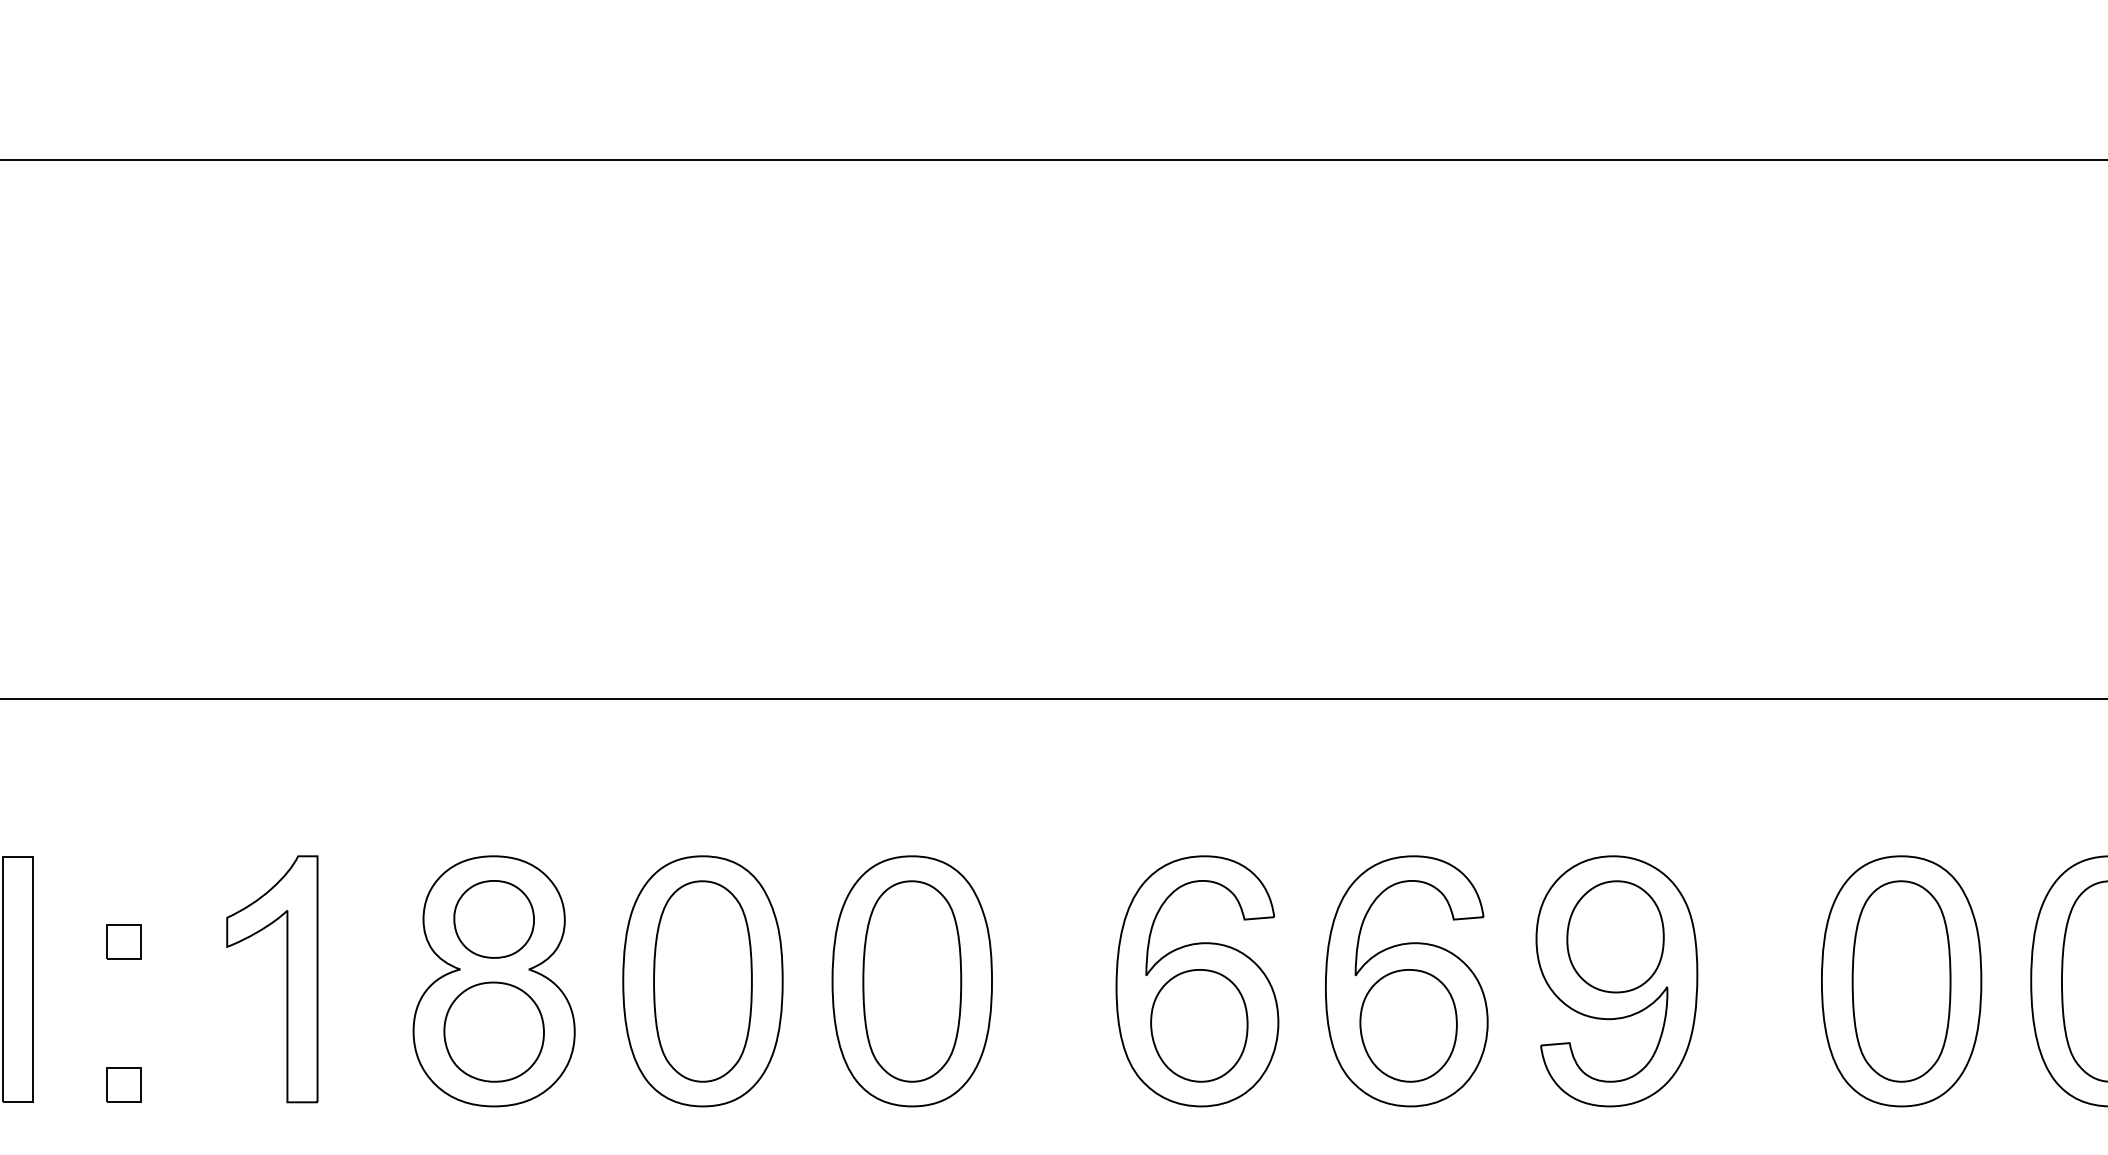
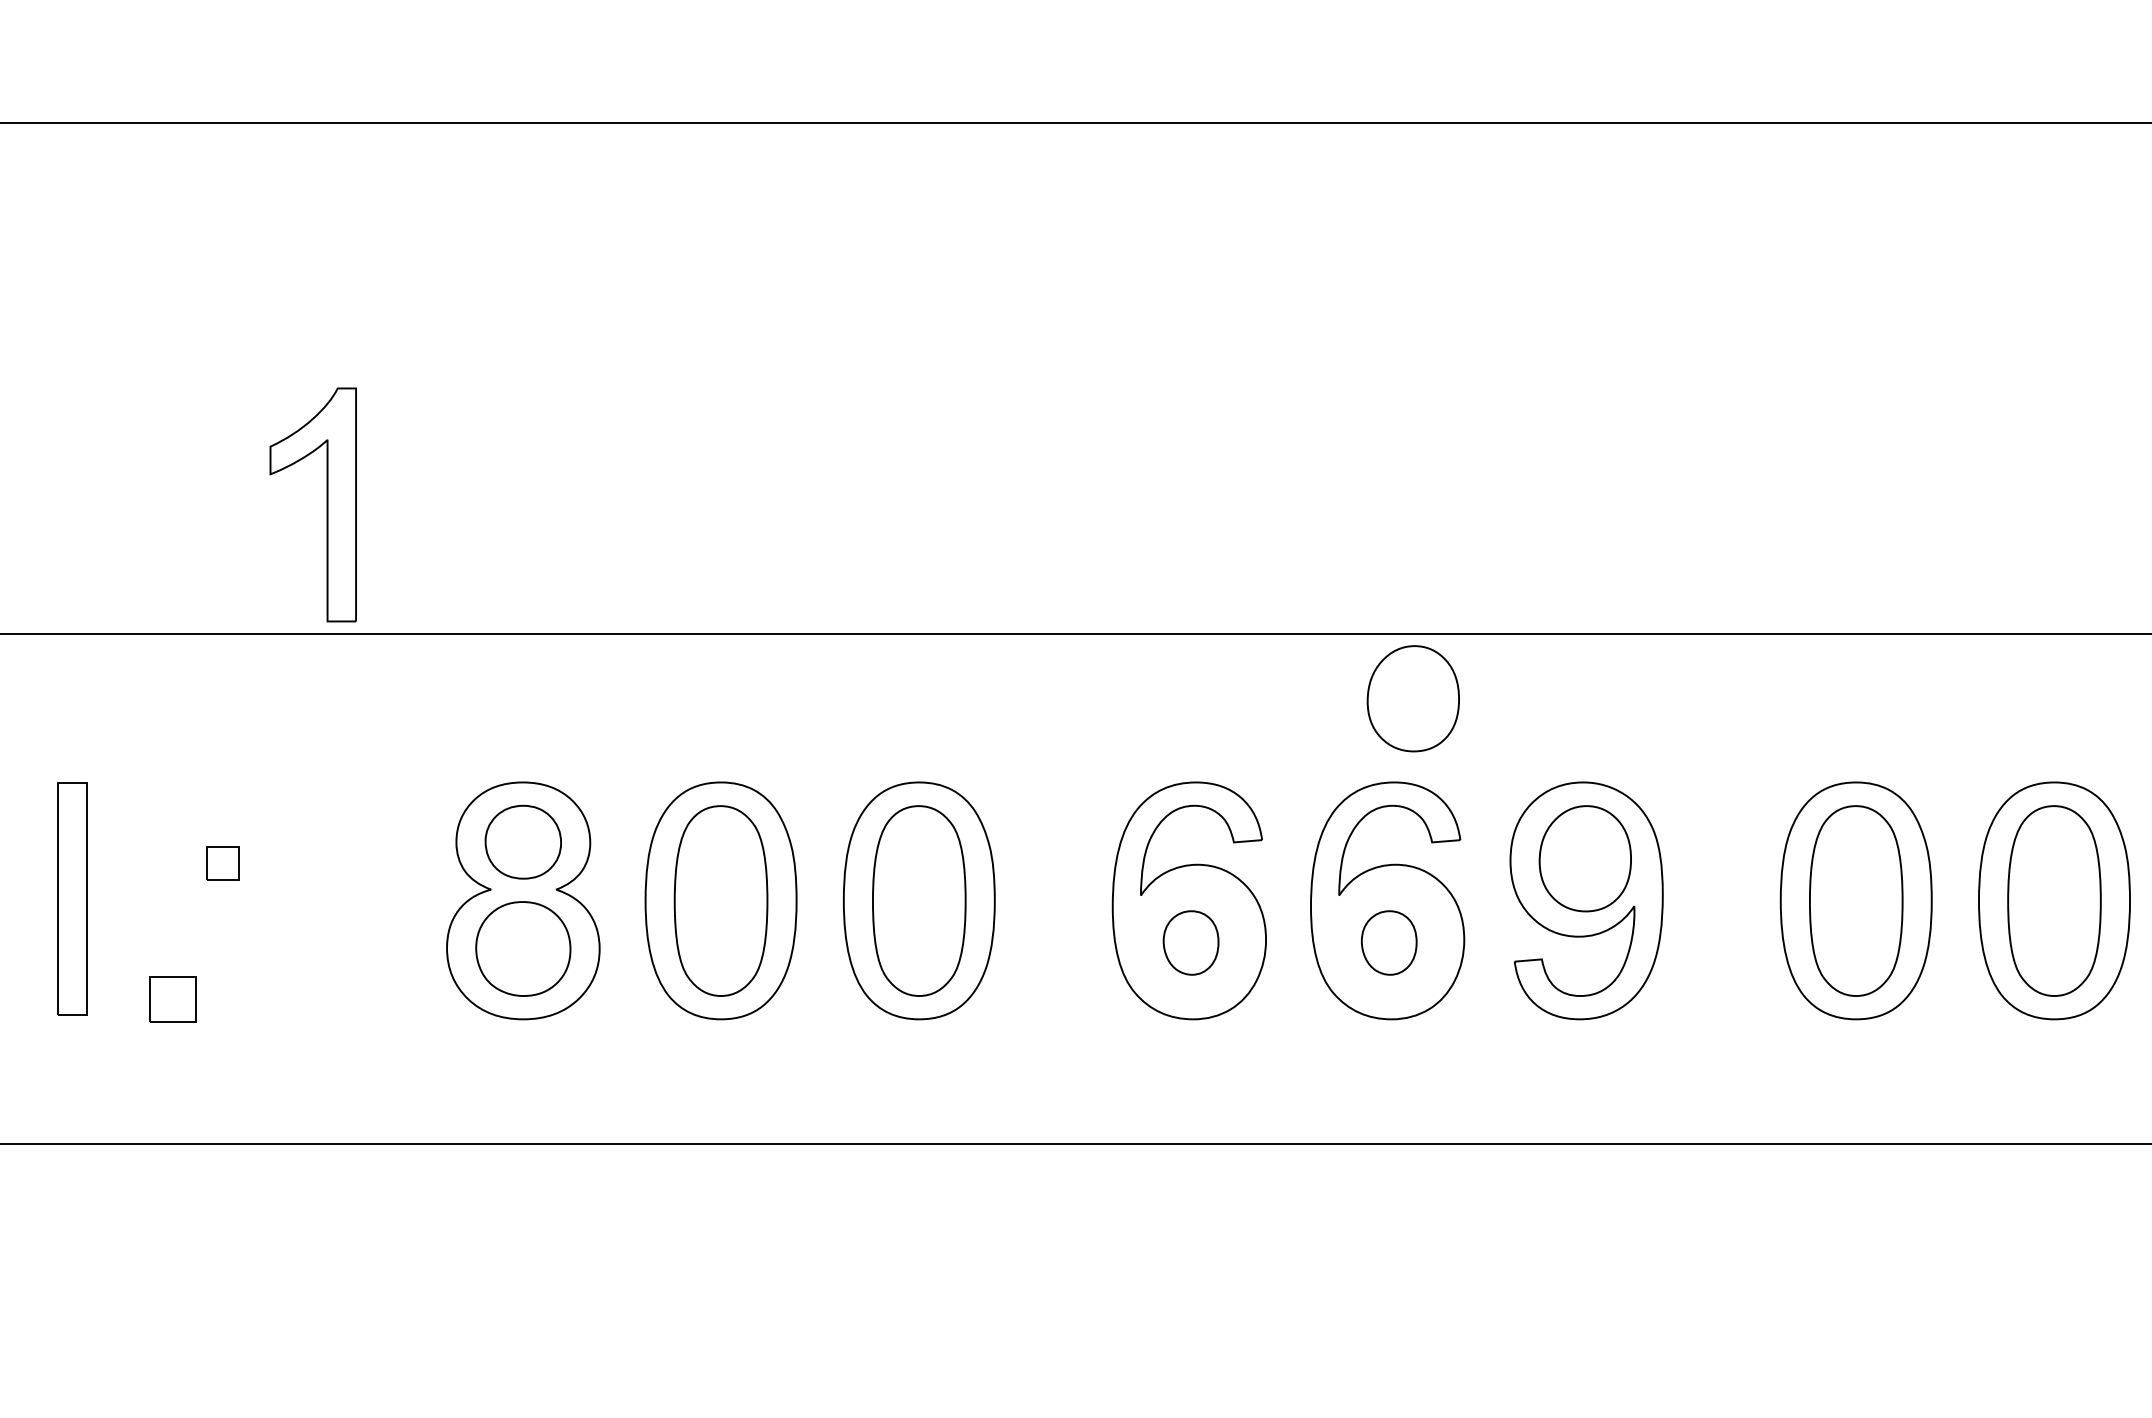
part: (1433, 767) -> (1412, 698), added
part: (123, 941) -> (222, 863), moved
part: (286, 978) -> (326, 504), moved
part: (1198, 1025) -> (1190, 942), size x0.6
part: (1407, 1025) -> (1388, 942), size x0.6
part: (123, 1084) -> (172, 998), size x1.4

